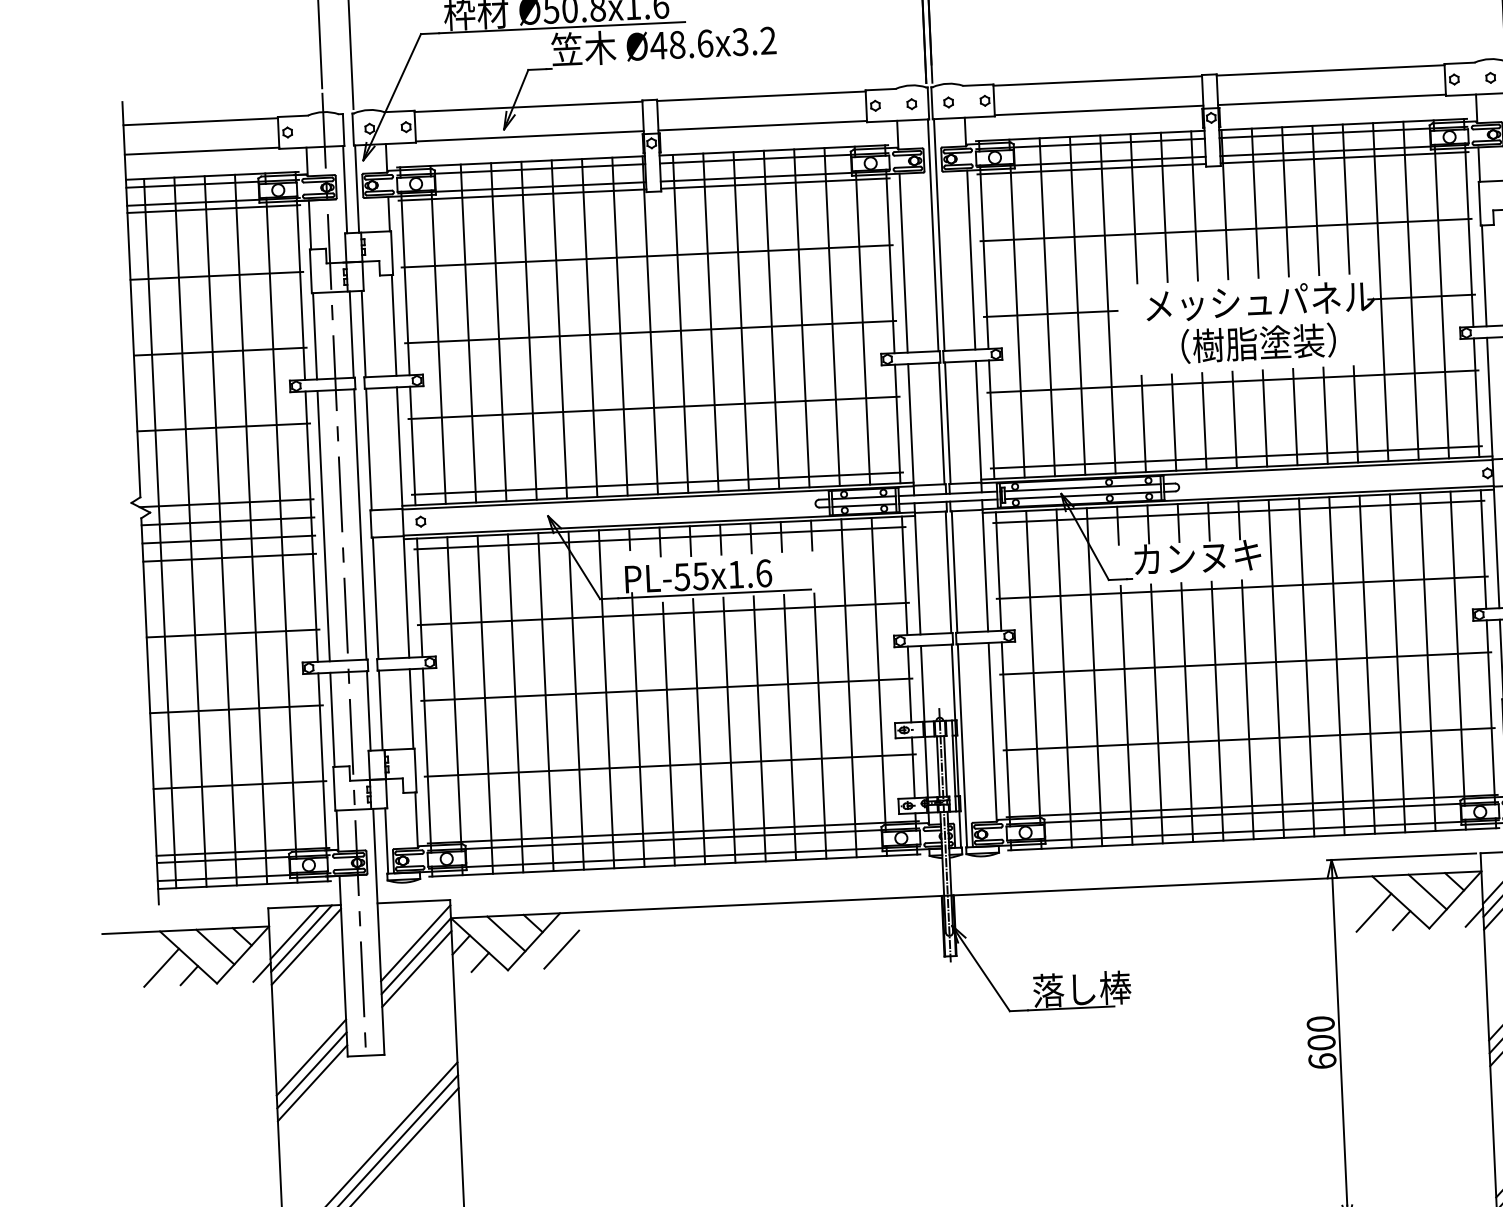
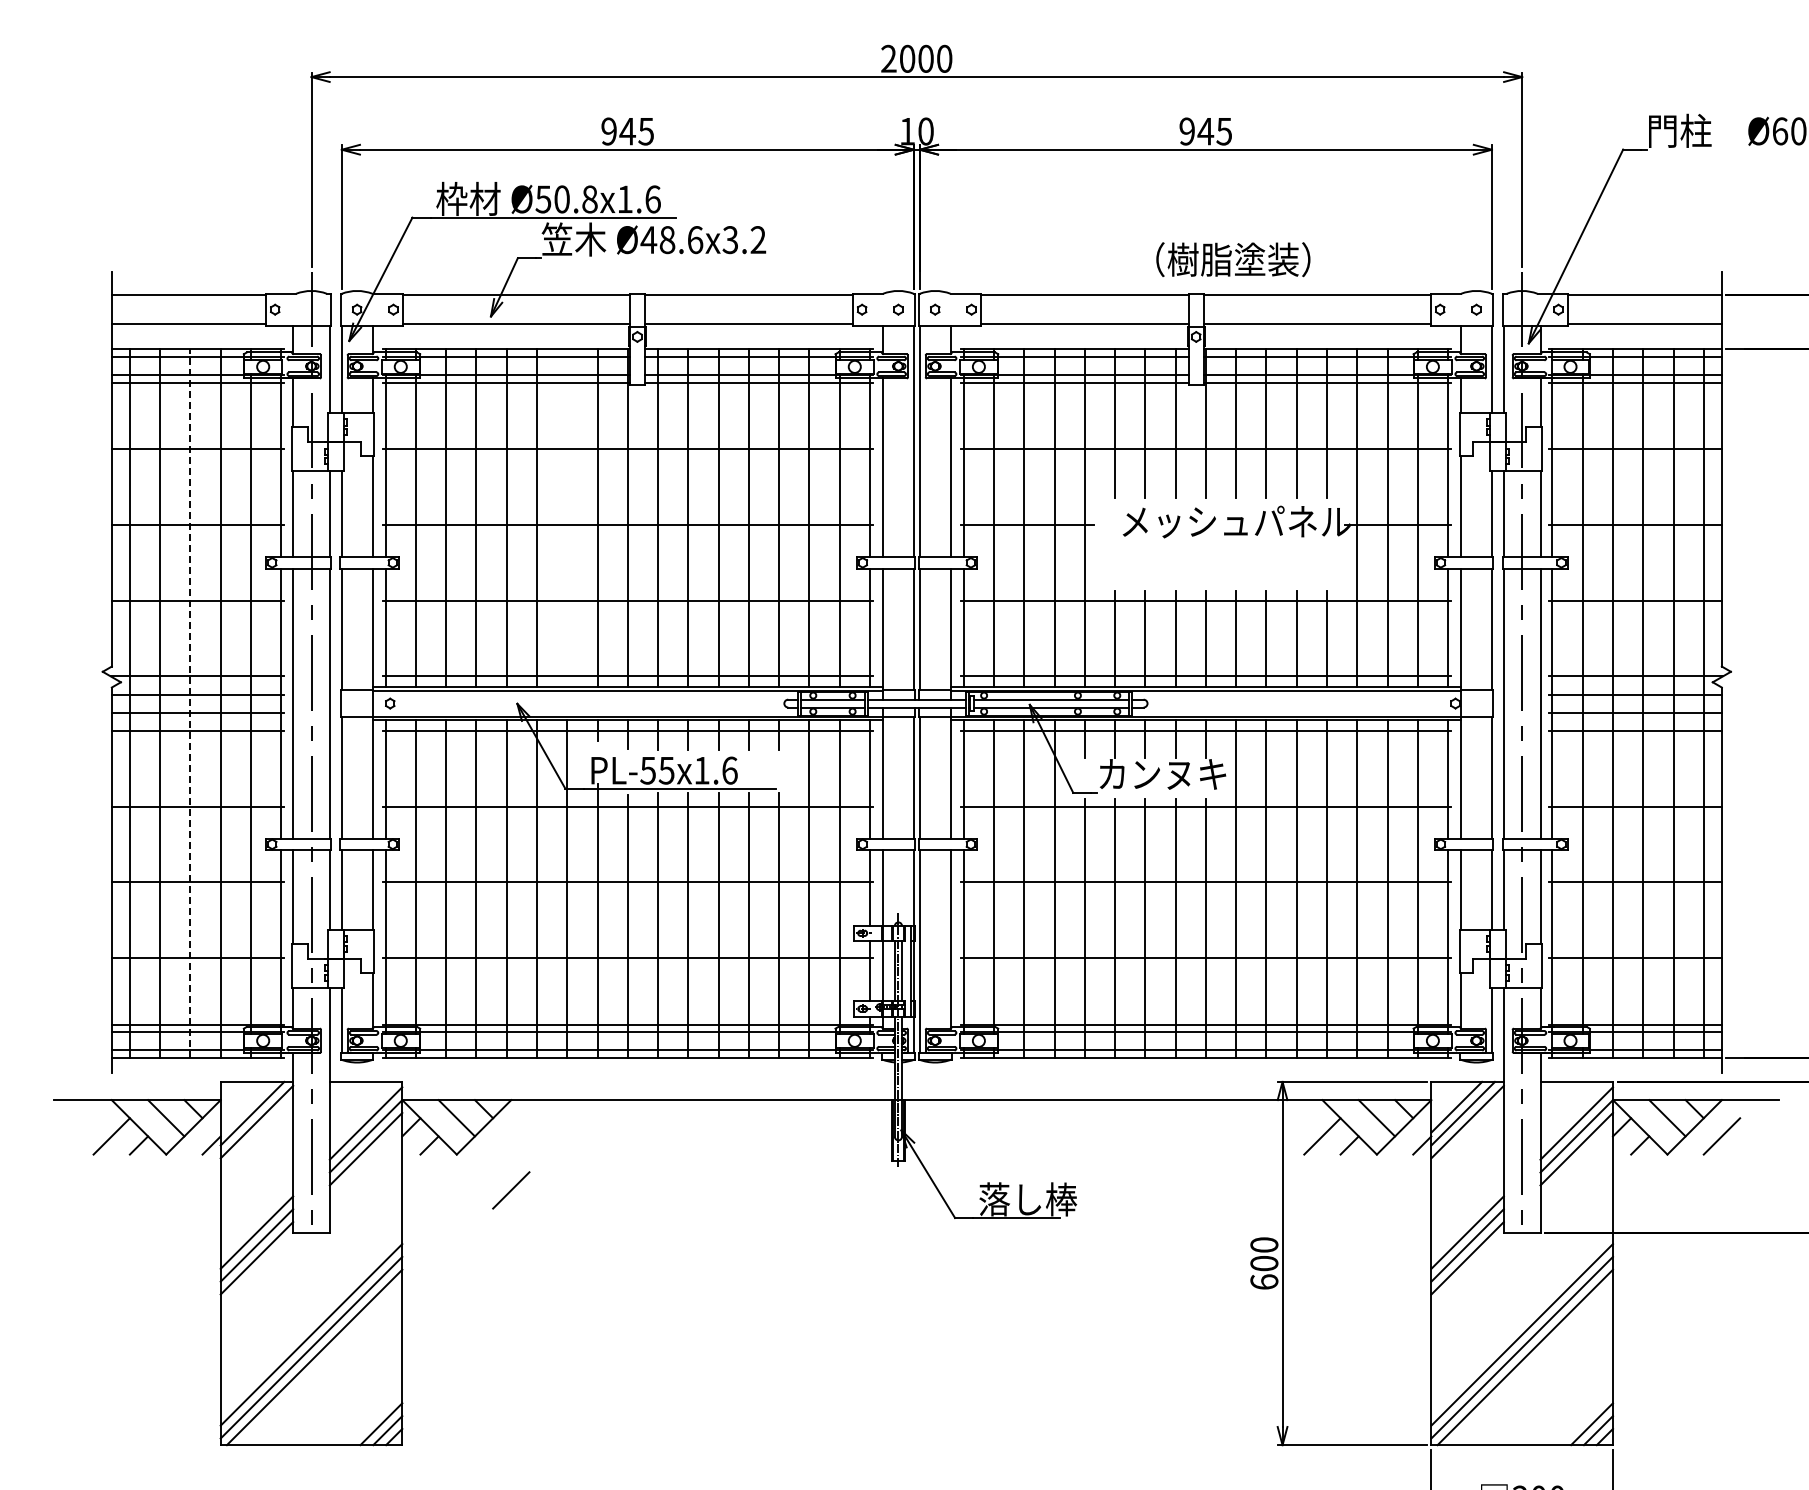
line: (589, 327) -> (567, 517), removed
text: (1258, 343) -> (1233, 259), moved
line: (220, 530) -> (190, 703), solid -> dashed
line: (294, 931) -> (245, 1106), removed
line: (561, 949) -> (511, 1190), moved

